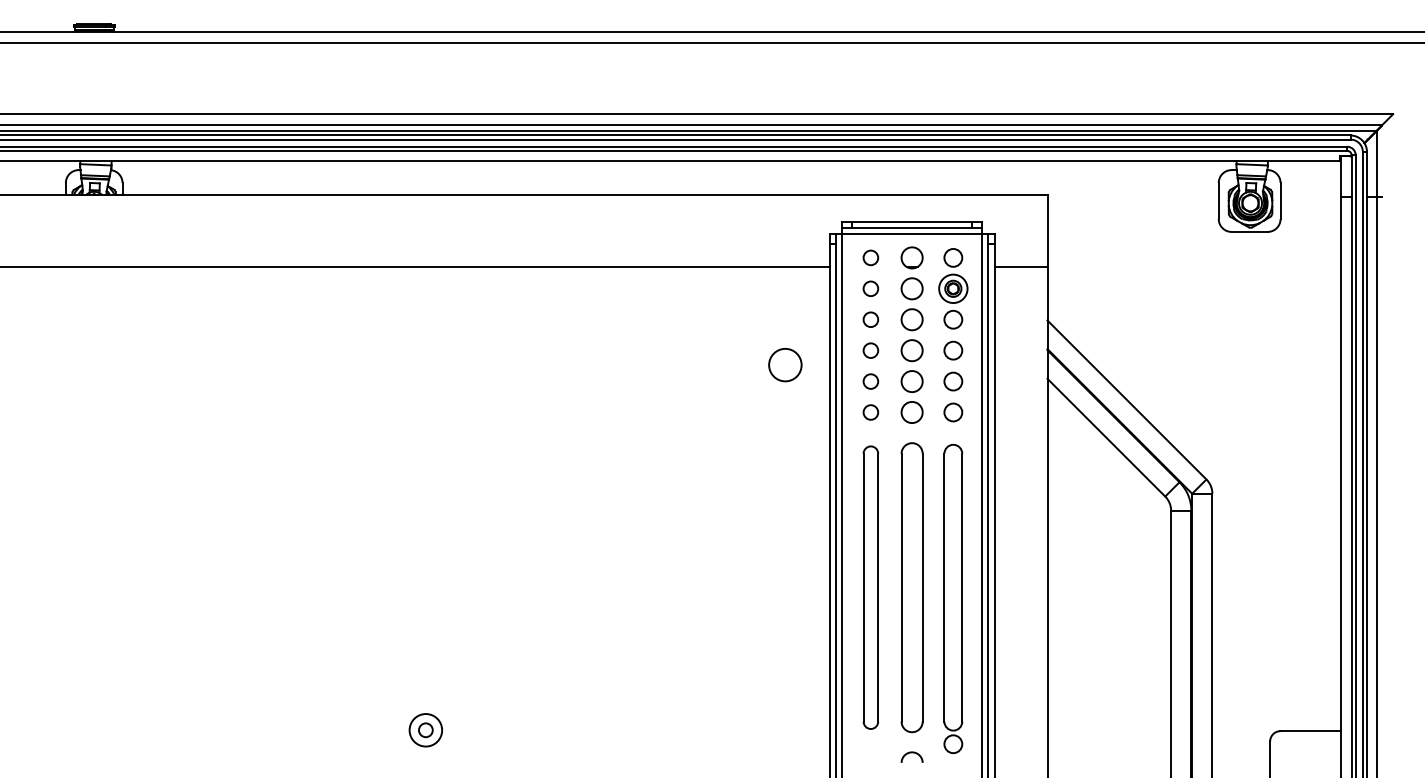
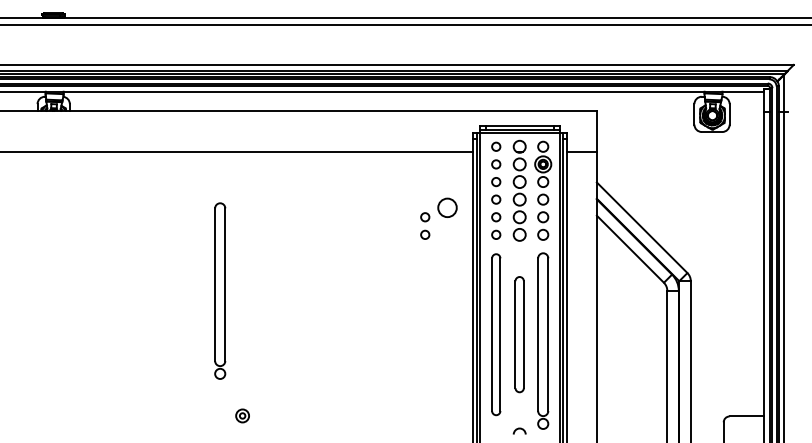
part: (746, 396) -> (425, 225), added
part: (386, 510) -> (220, 290), added
part: (911, 587) -> (519, 334), size x0.7
part: (425, 729) -> (242, 415), size x0.7

